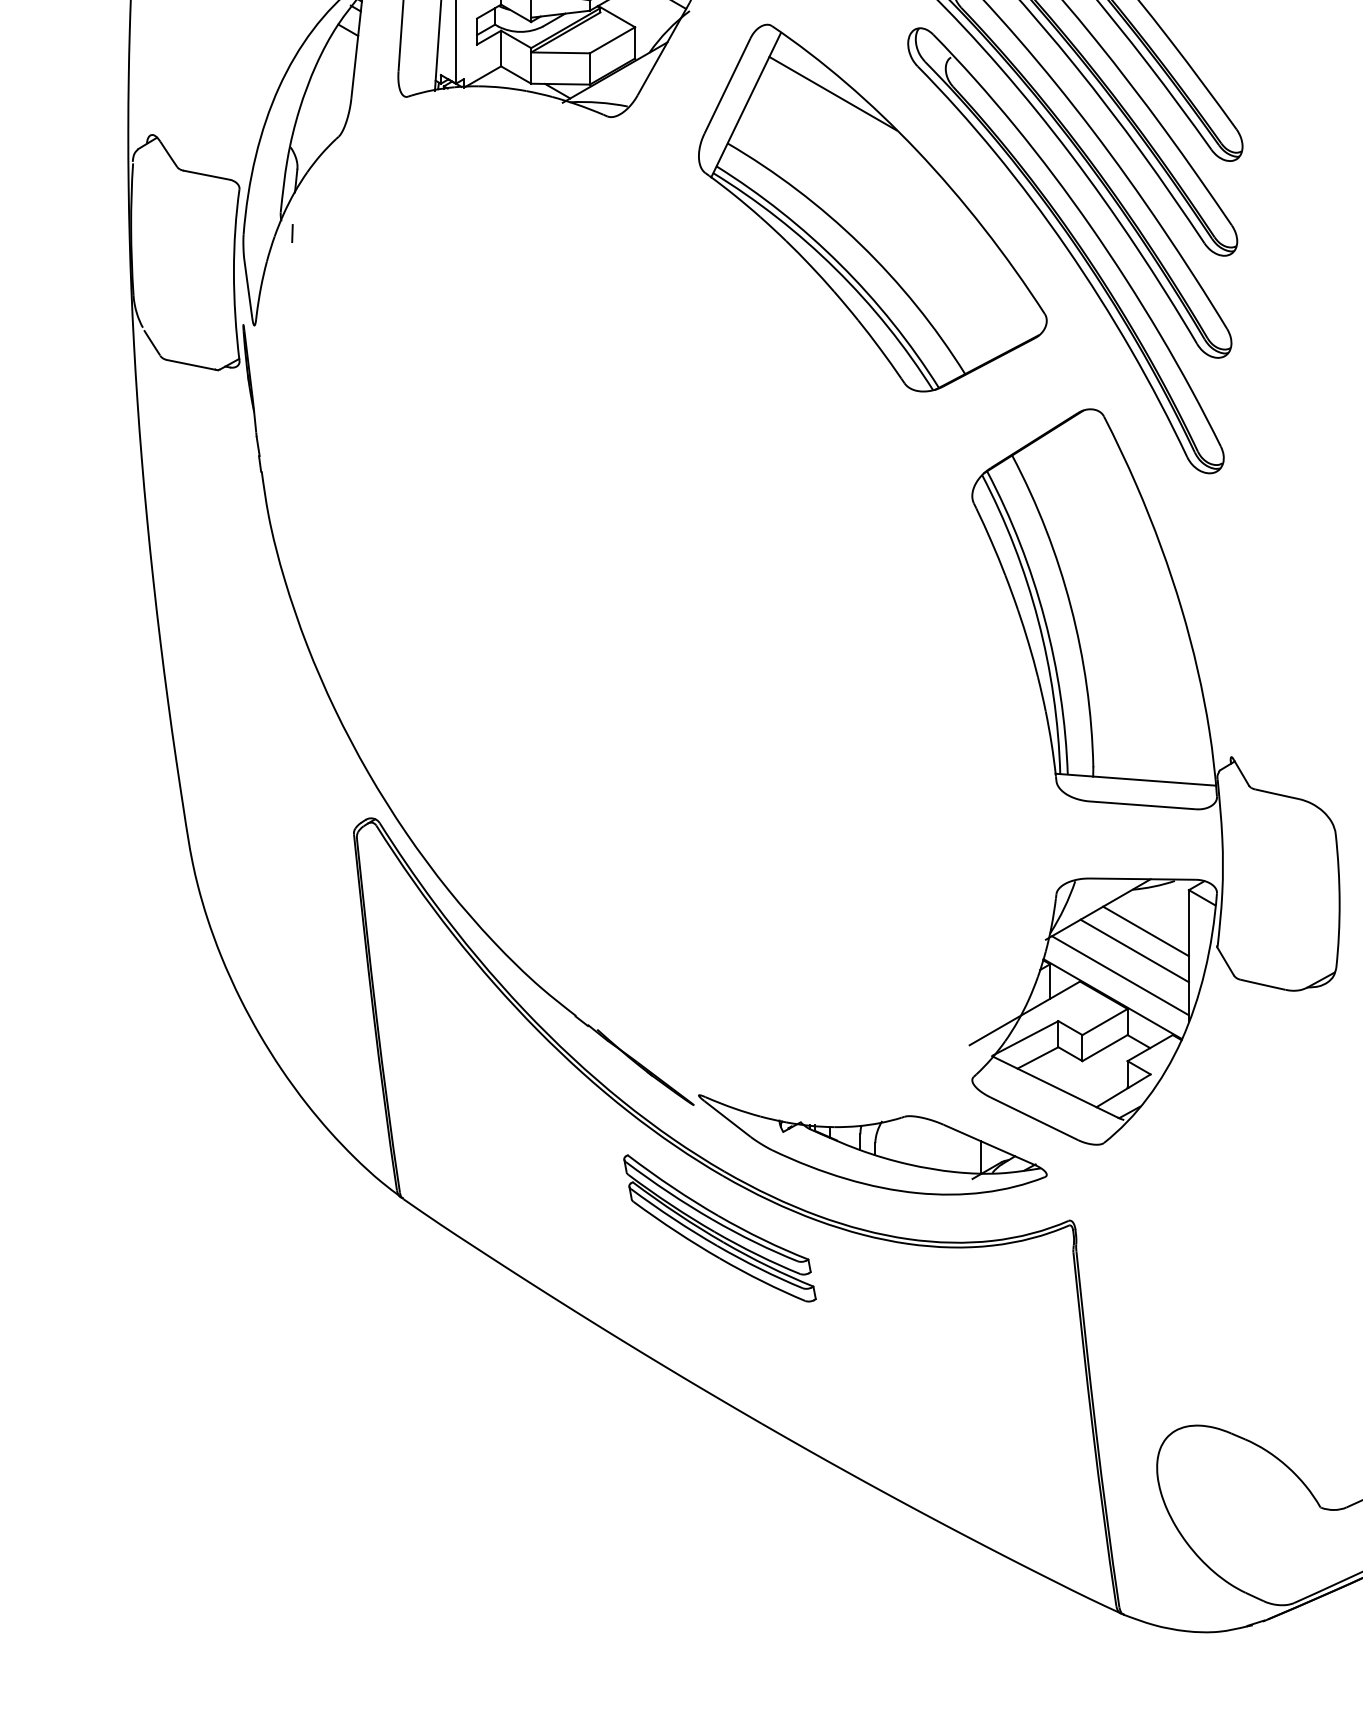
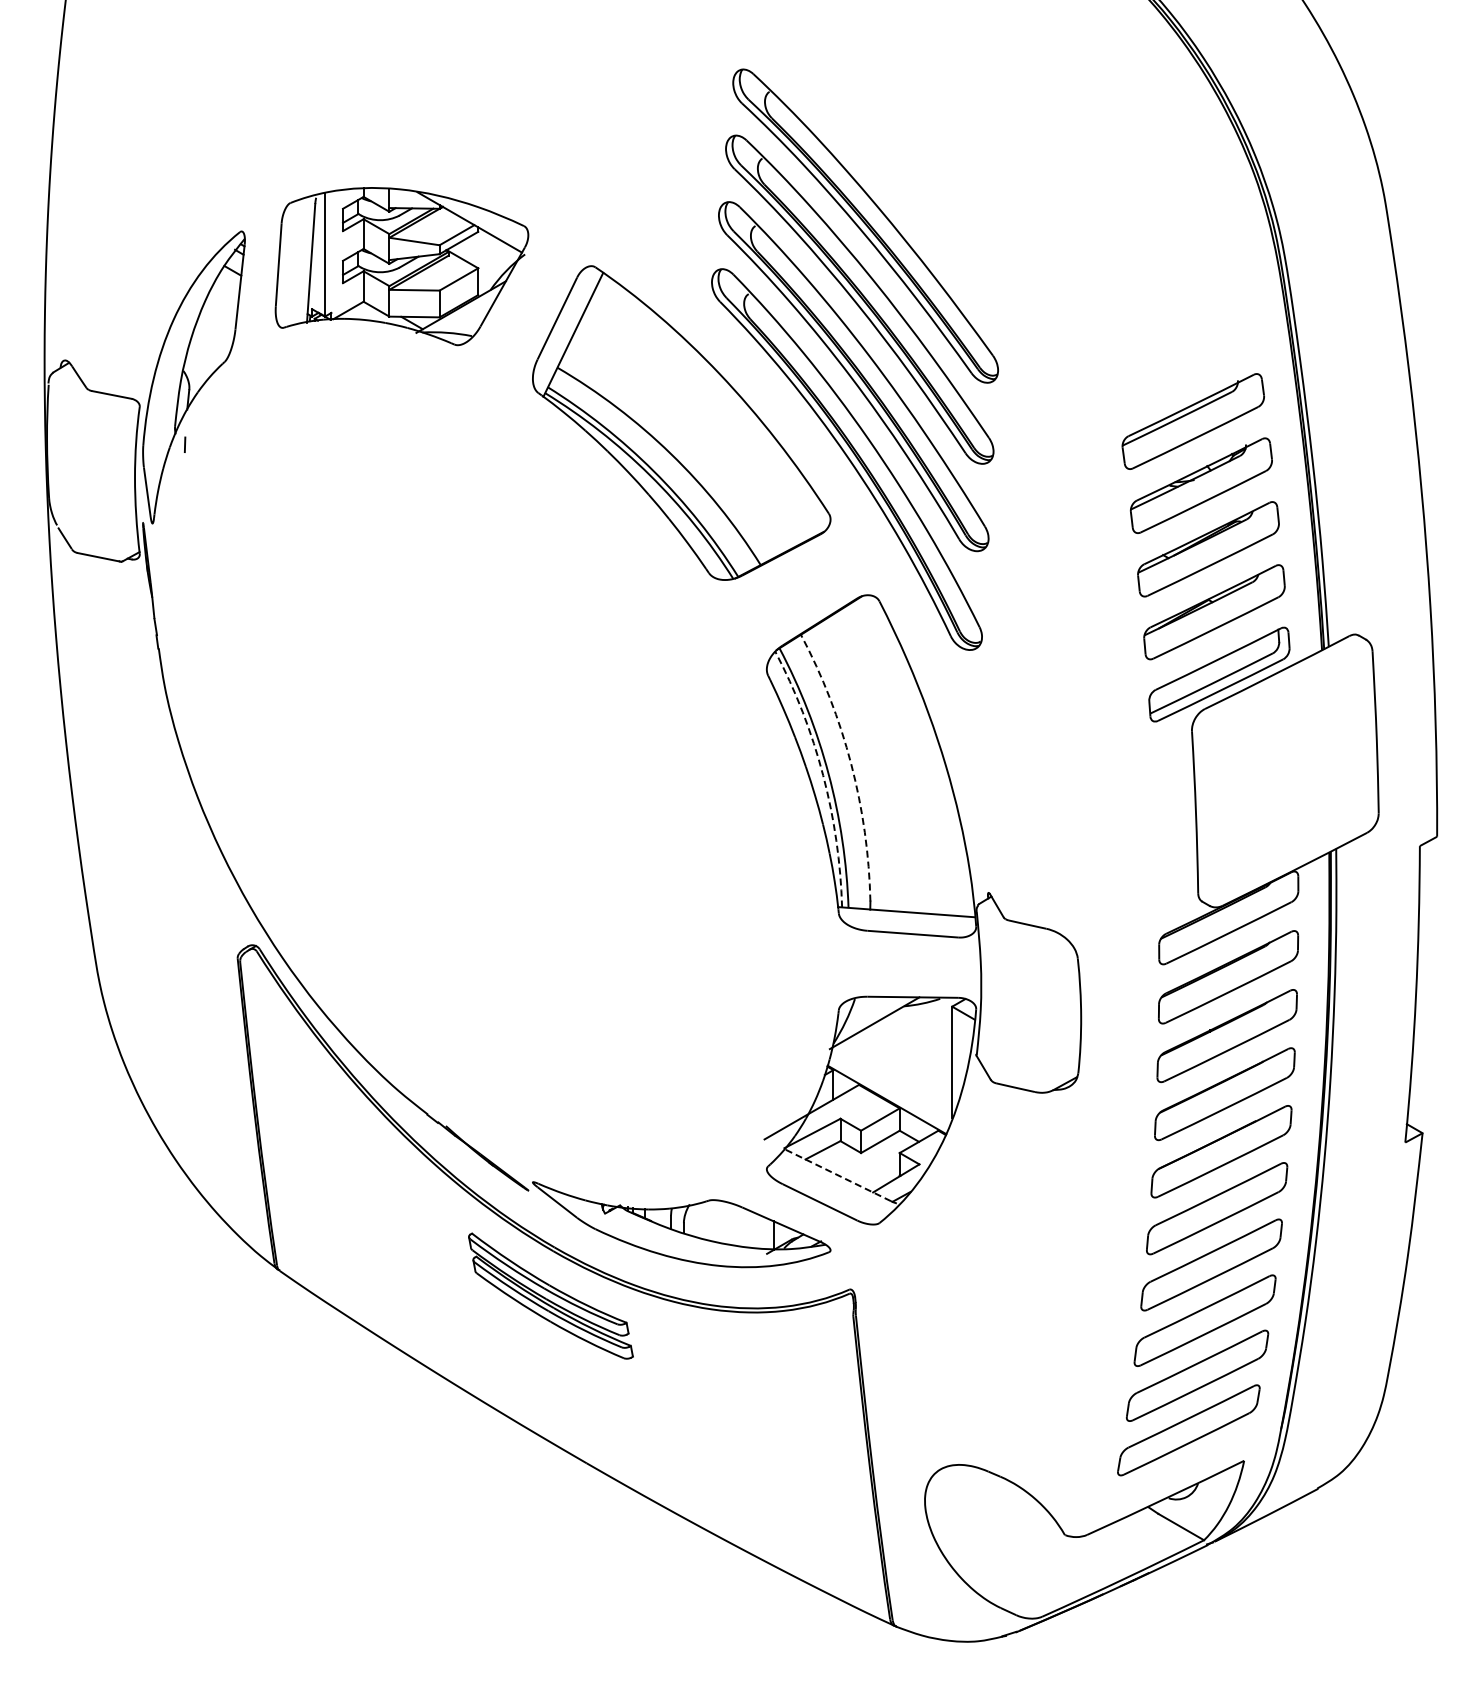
line: (832, 92) -> (647, 324), removed
arc: (1071, 607) -> (851, 764), solid -> dashed
arc: (1038, 619) -> (823, 775), solid -> dashed
line: (1146, 930) -> (915, 1041), removed
line: (1134, 950) -> (905, 1058), removed
line: (1120, 975) -> (893, 1079), removed
line: (1054, 1087) -> (837, 1175), solid -> dashed

